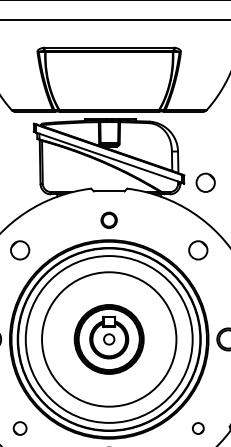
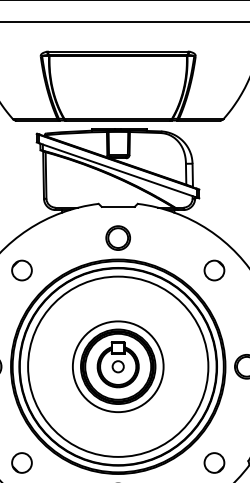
part: (205, 182) -> (222, 197), removed
part: (108, 219) -> (117, 237), size x1.43
circle: (108, 339) -> (117, 366), size x0.62
circle: (19, 428) -> (21, 462), size x1.43
part: (198, 428) -> (214, 462), size x1.67

